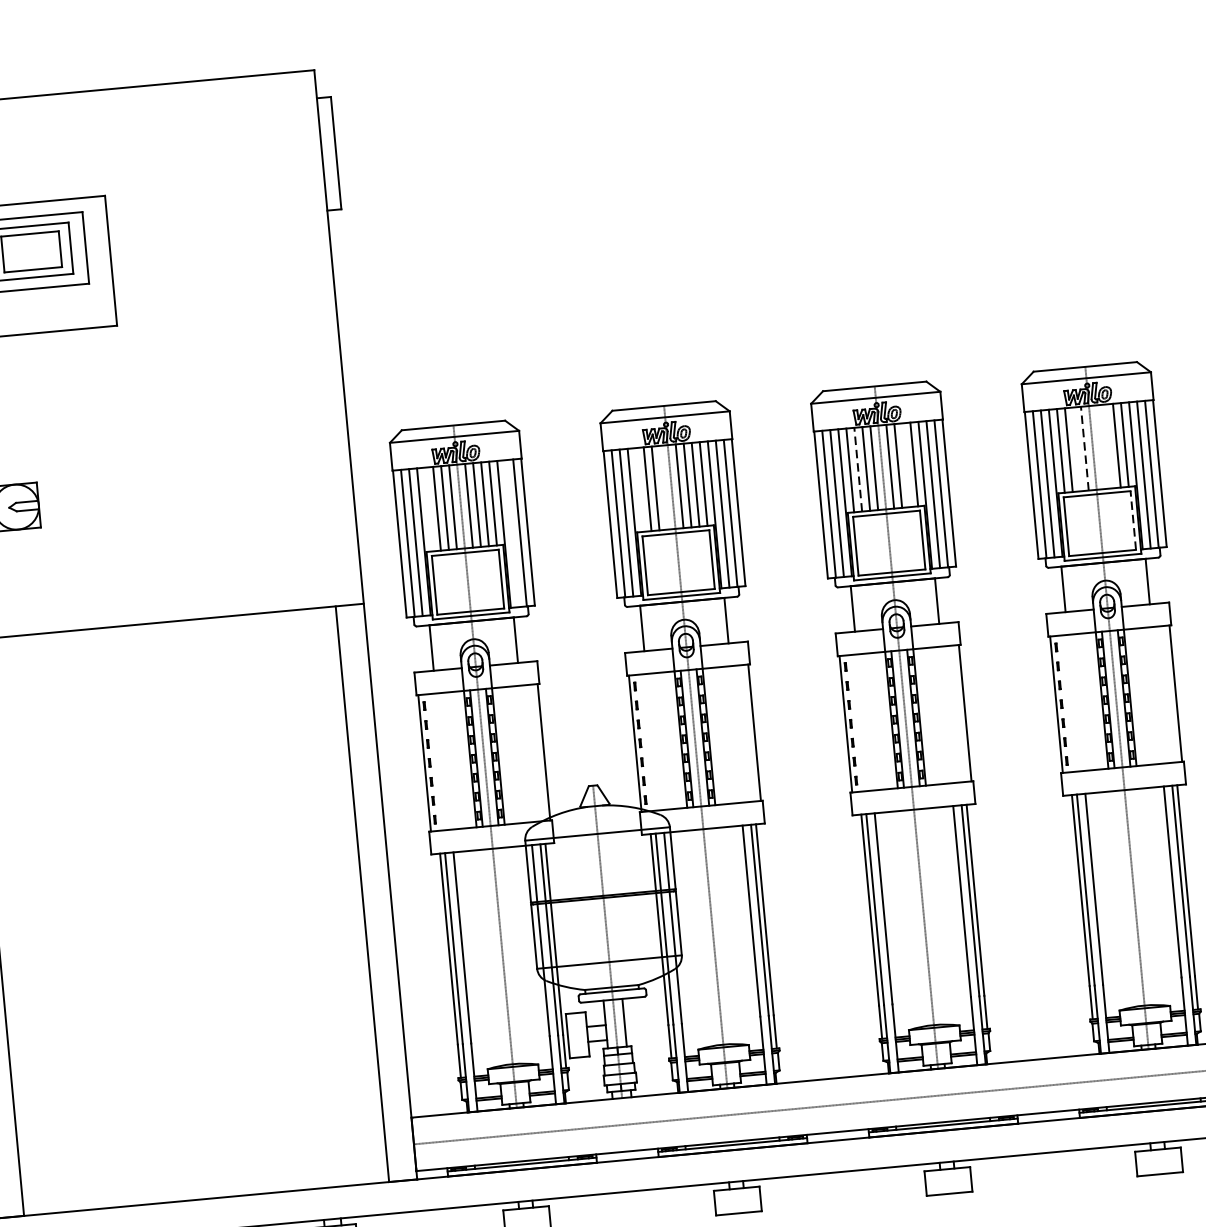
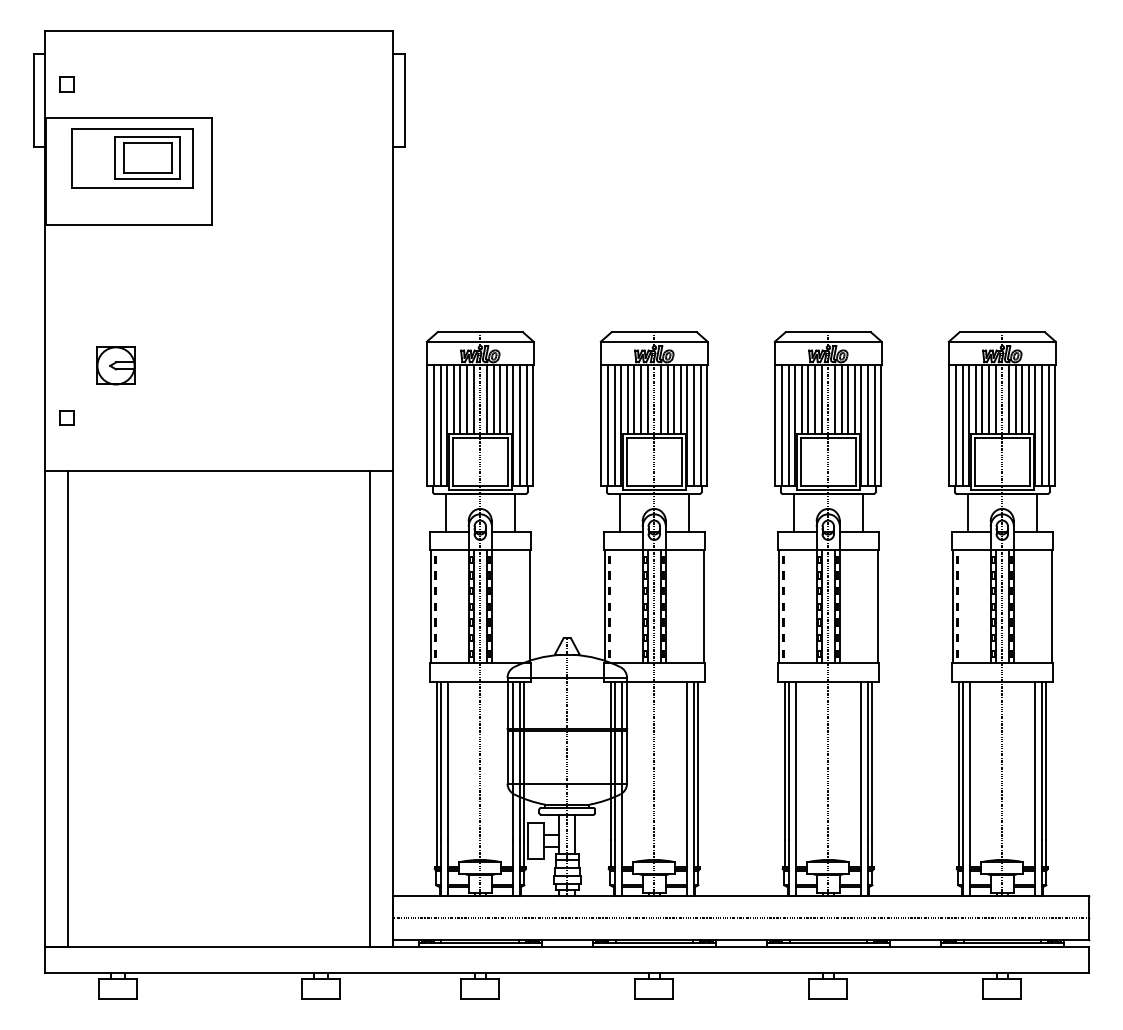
line: (1108, 445) -> (1015, 398), added
line: (1100, 446) -> (1008, 398), added
line: (1077, 448) -> (989, 398), added
line: (1084, 449) -> (995, 399), dashed -> solid
line: (906, 464) -> (848, 398), added
line: (858, 470) -> (808, 399), dashed -> solid
line: (663, 486) -> (647, 398), added
line: (639, 489) -> (627, 398), added
line: (428, 508) -> (453, 398), added
line: (1132, 520) -> (1029, 461), dashed -> solid
line: (512, 533) -> (520, 425), added

